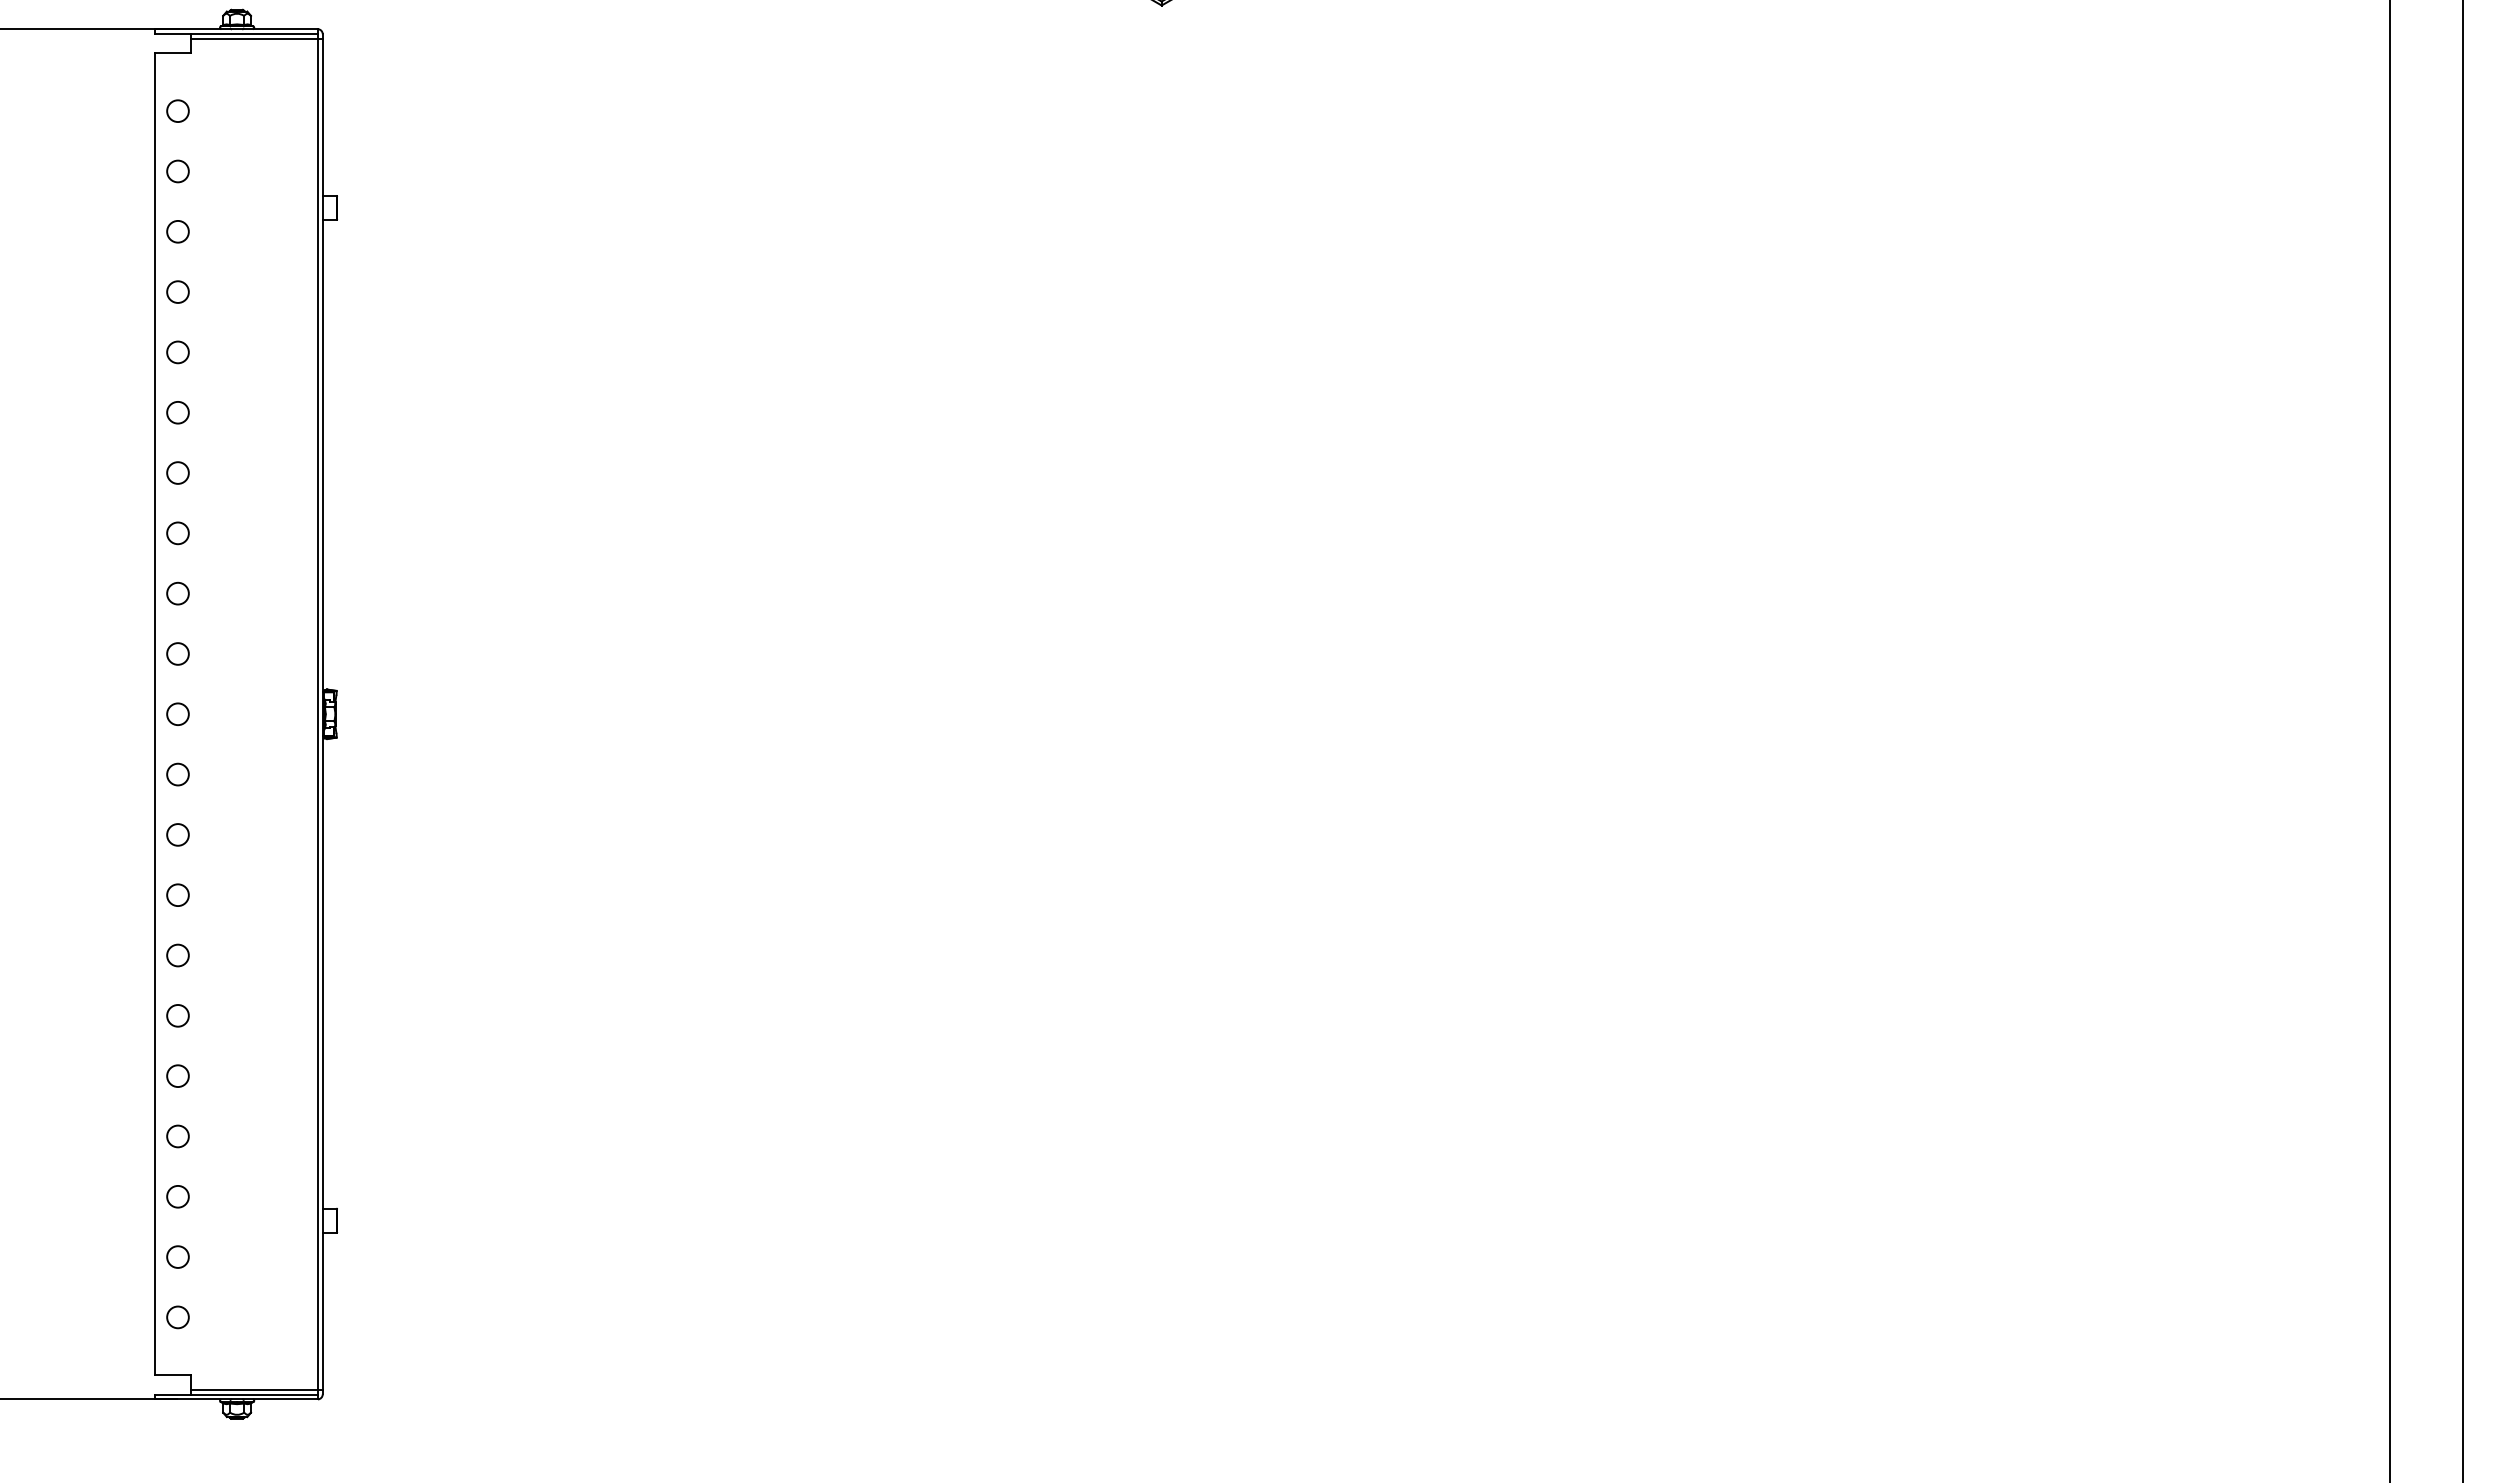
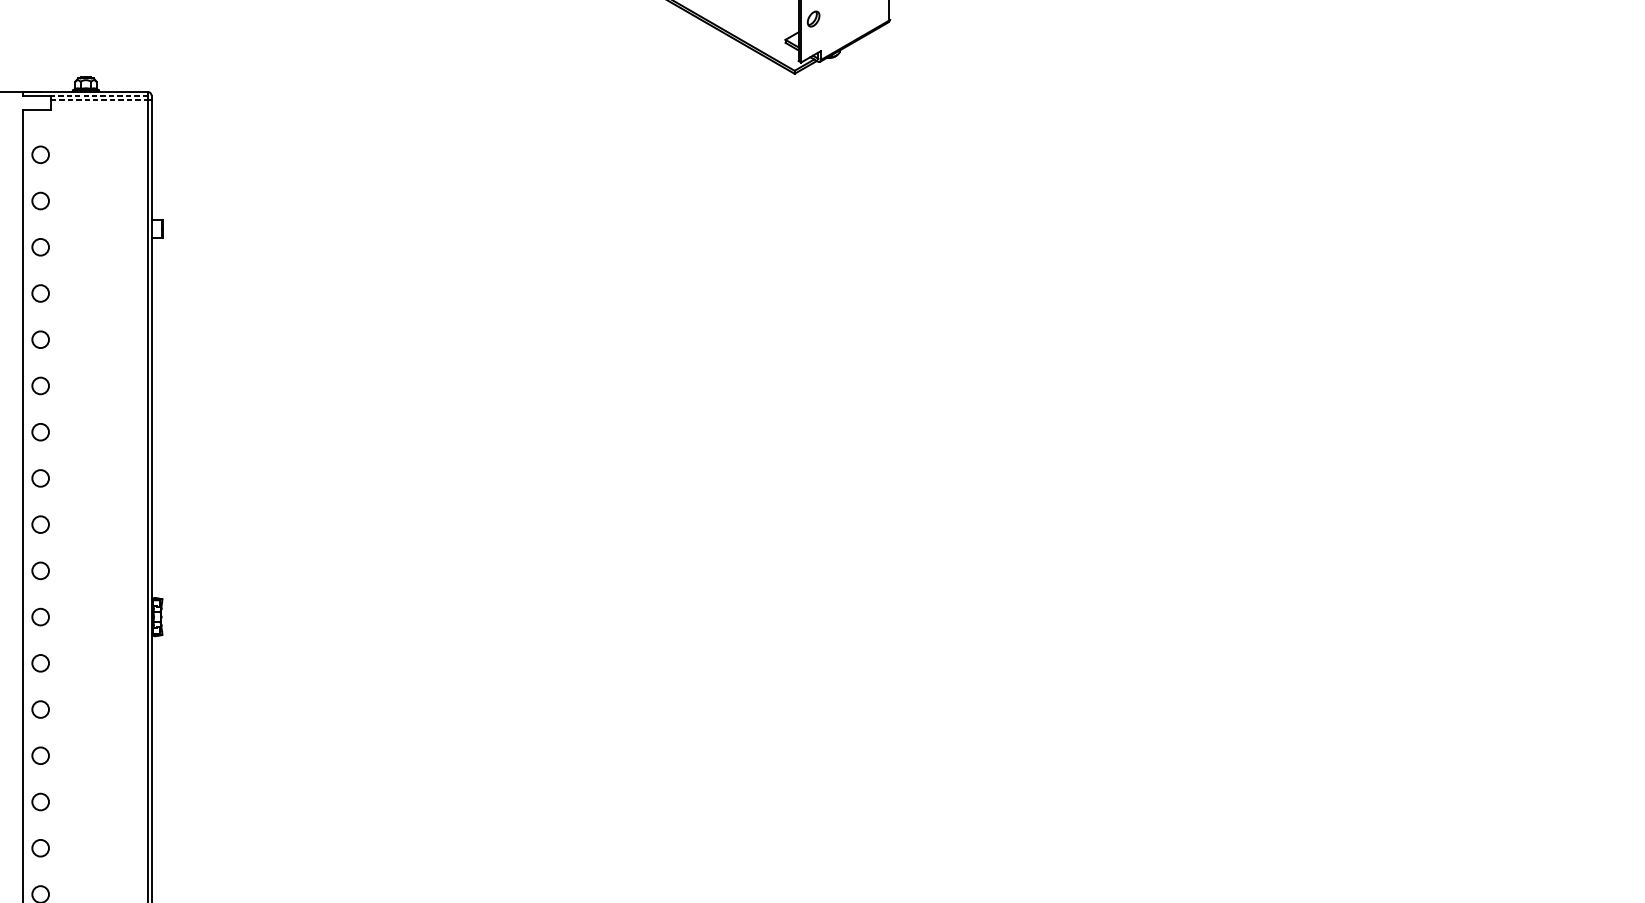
line: (254, 33) -> (99, 95), solid -> dashed
line: (254, 39) -> (99, 99), solid -> dashed

